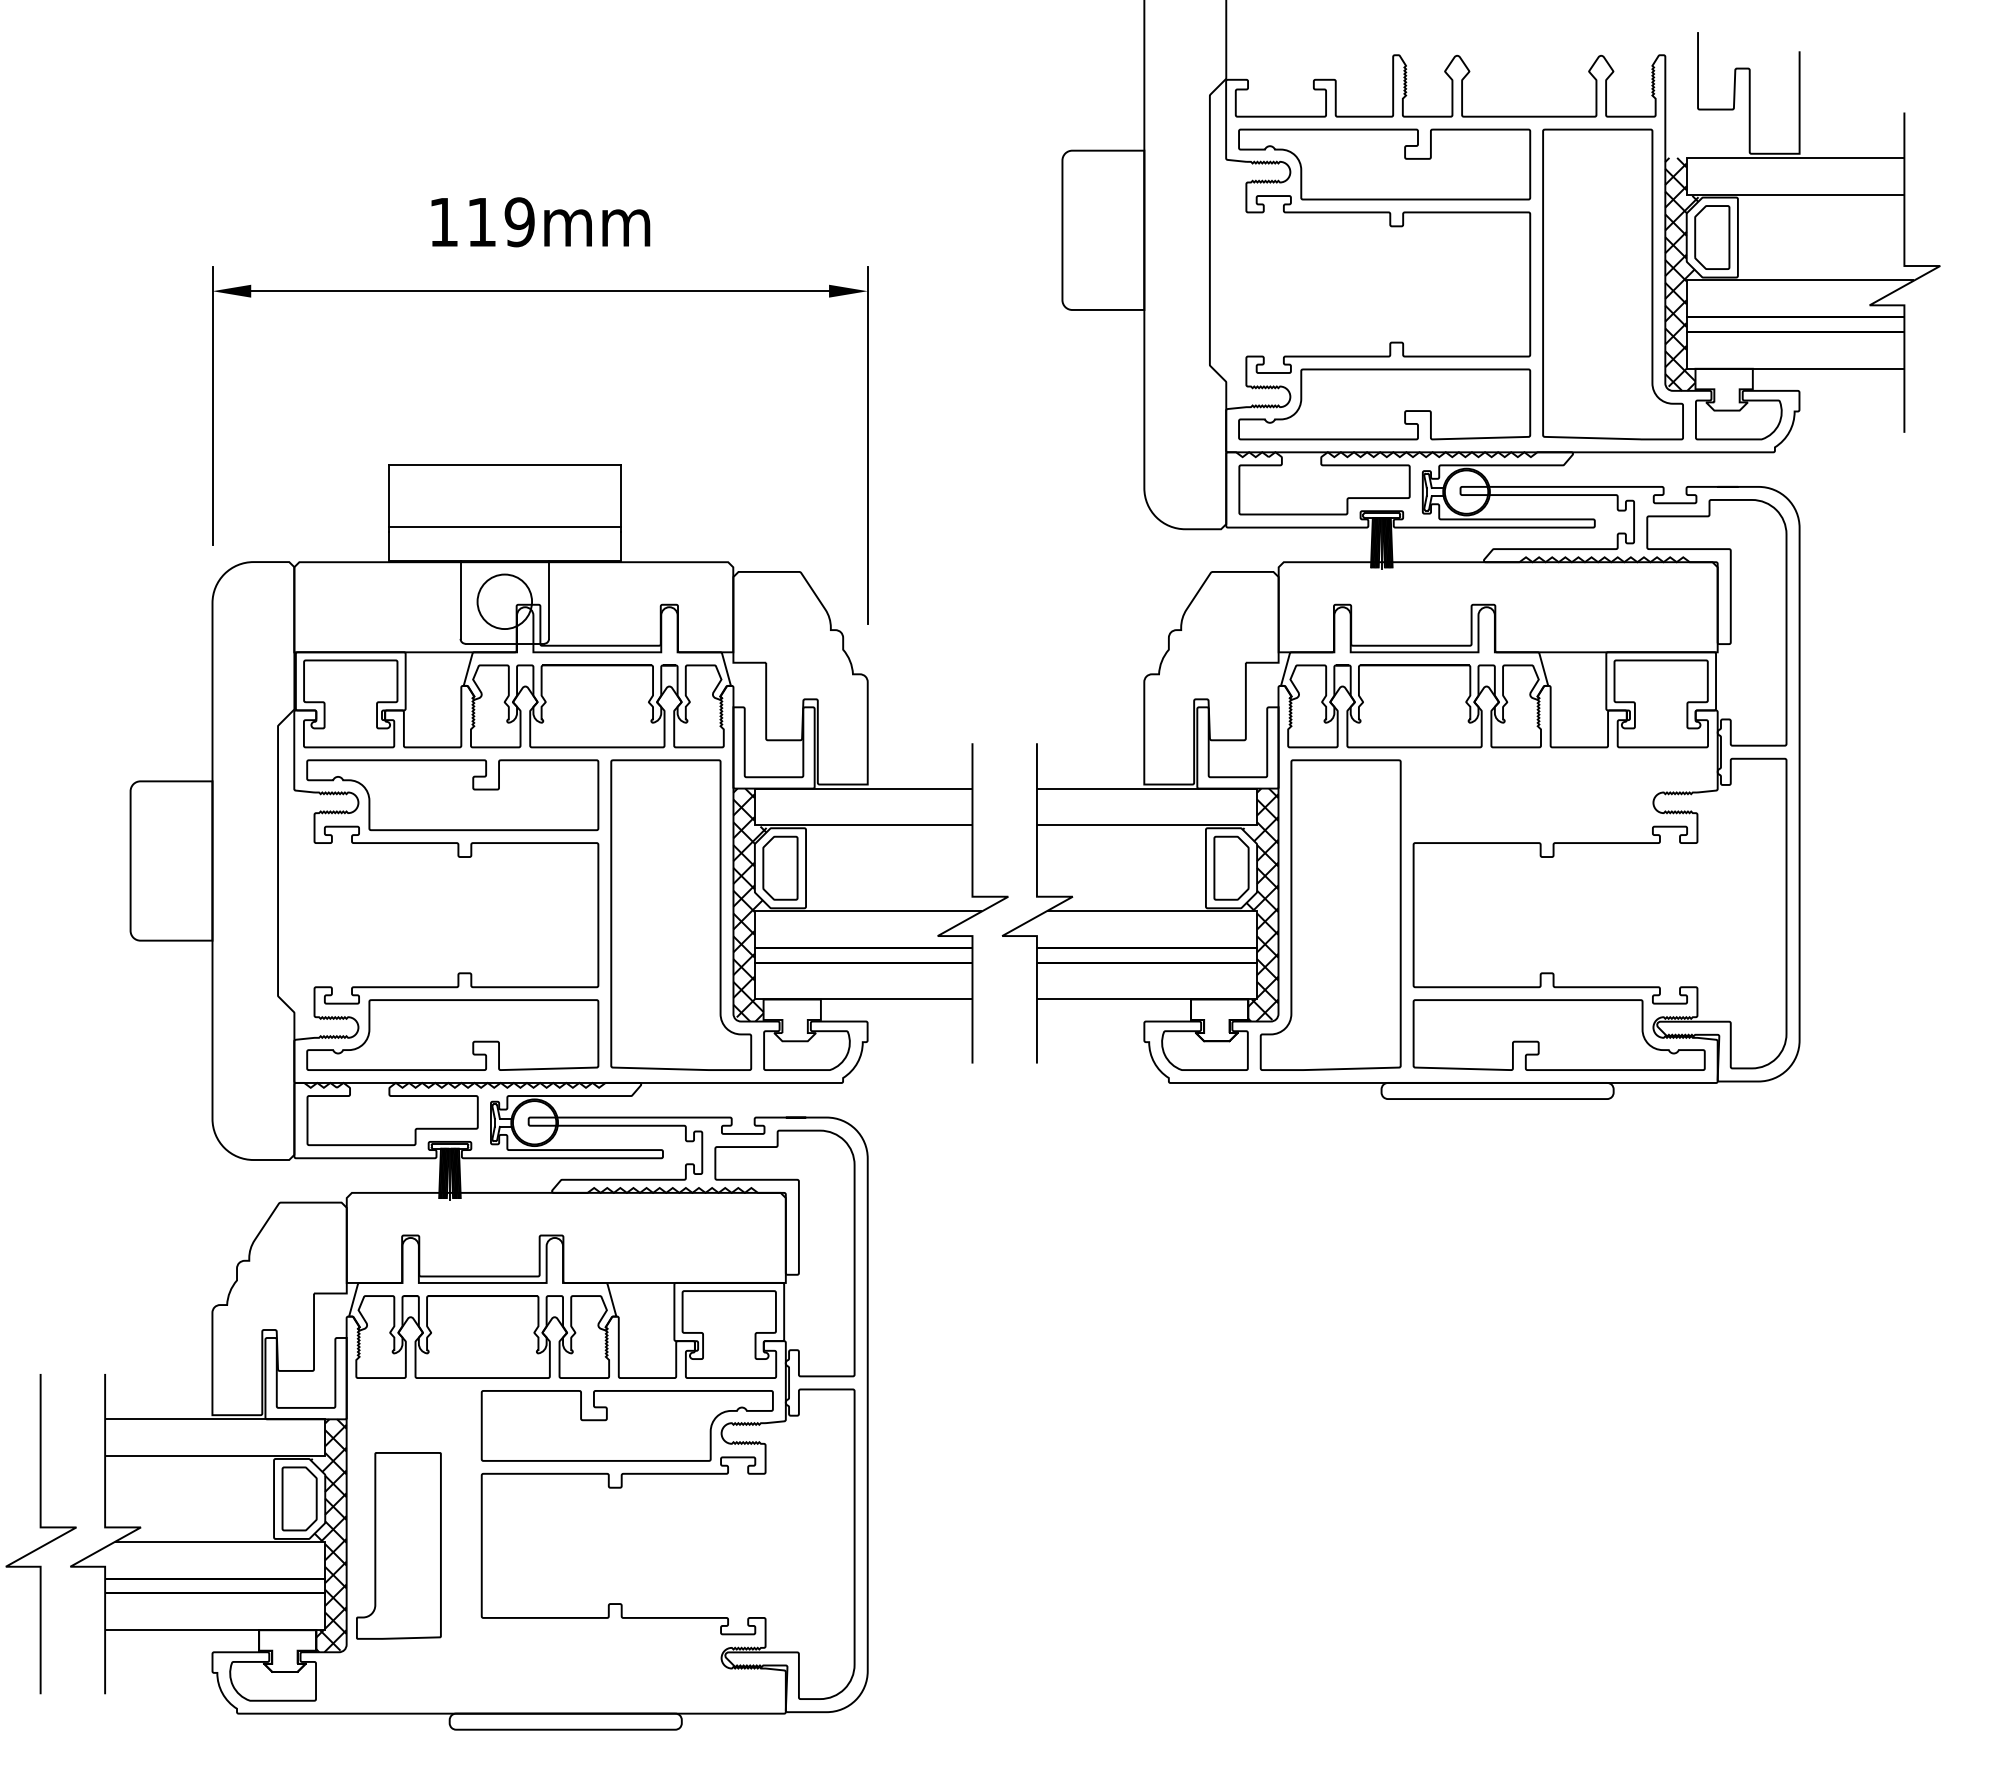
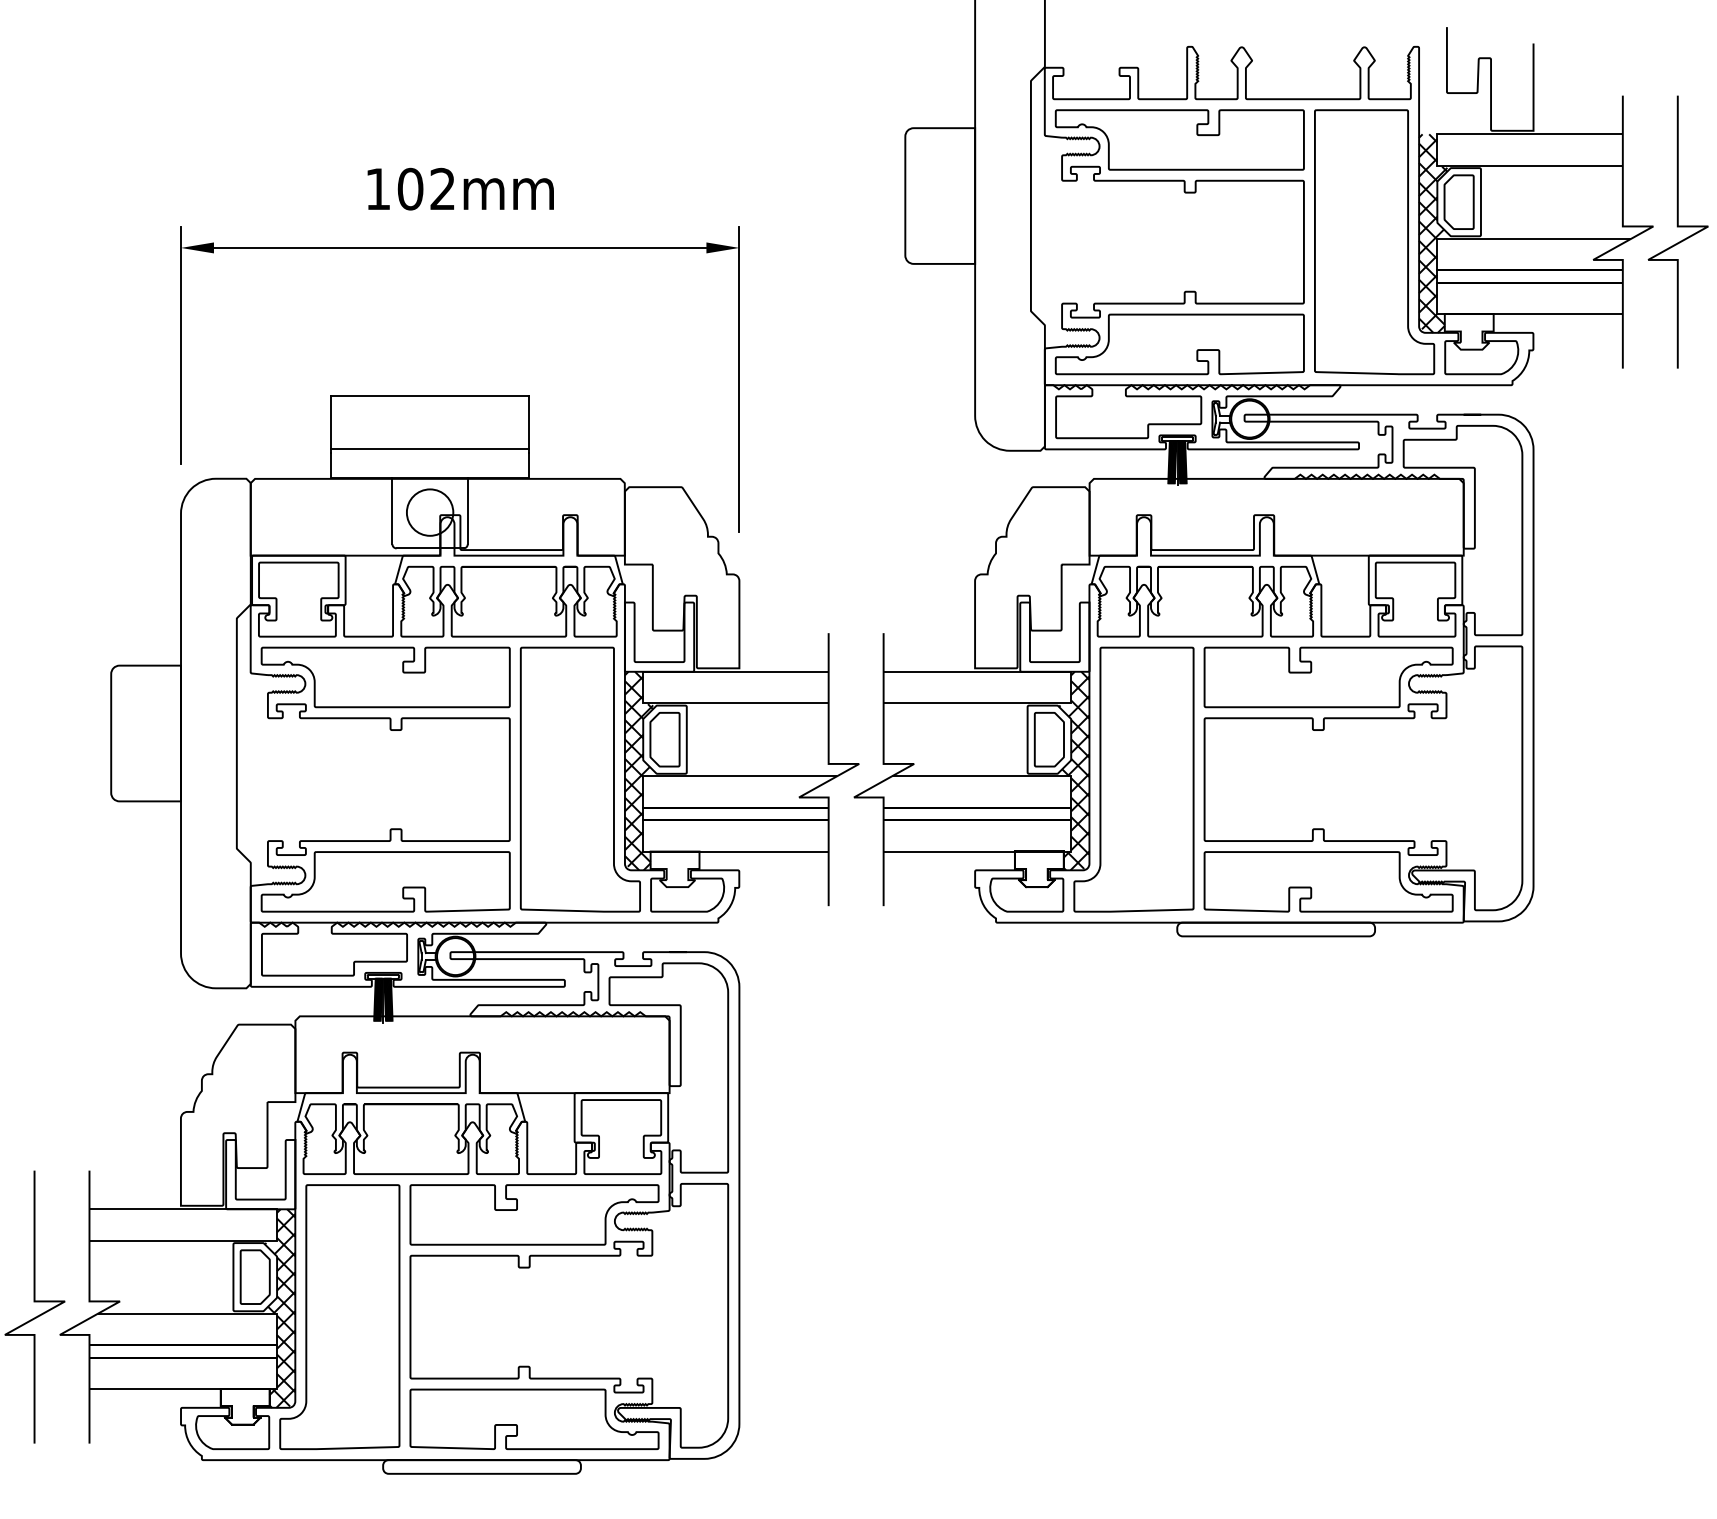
text: (500, 222) -> (426, 189), 119mm -> 102mm
part: (1968, 272) -> (1677, 231), added
part: (1558, 795) -> (1328, 677), added
part: (398, 1545) -> (339, 1316), size x1.67
part: (626, 1665) -> (533, 1419), added

